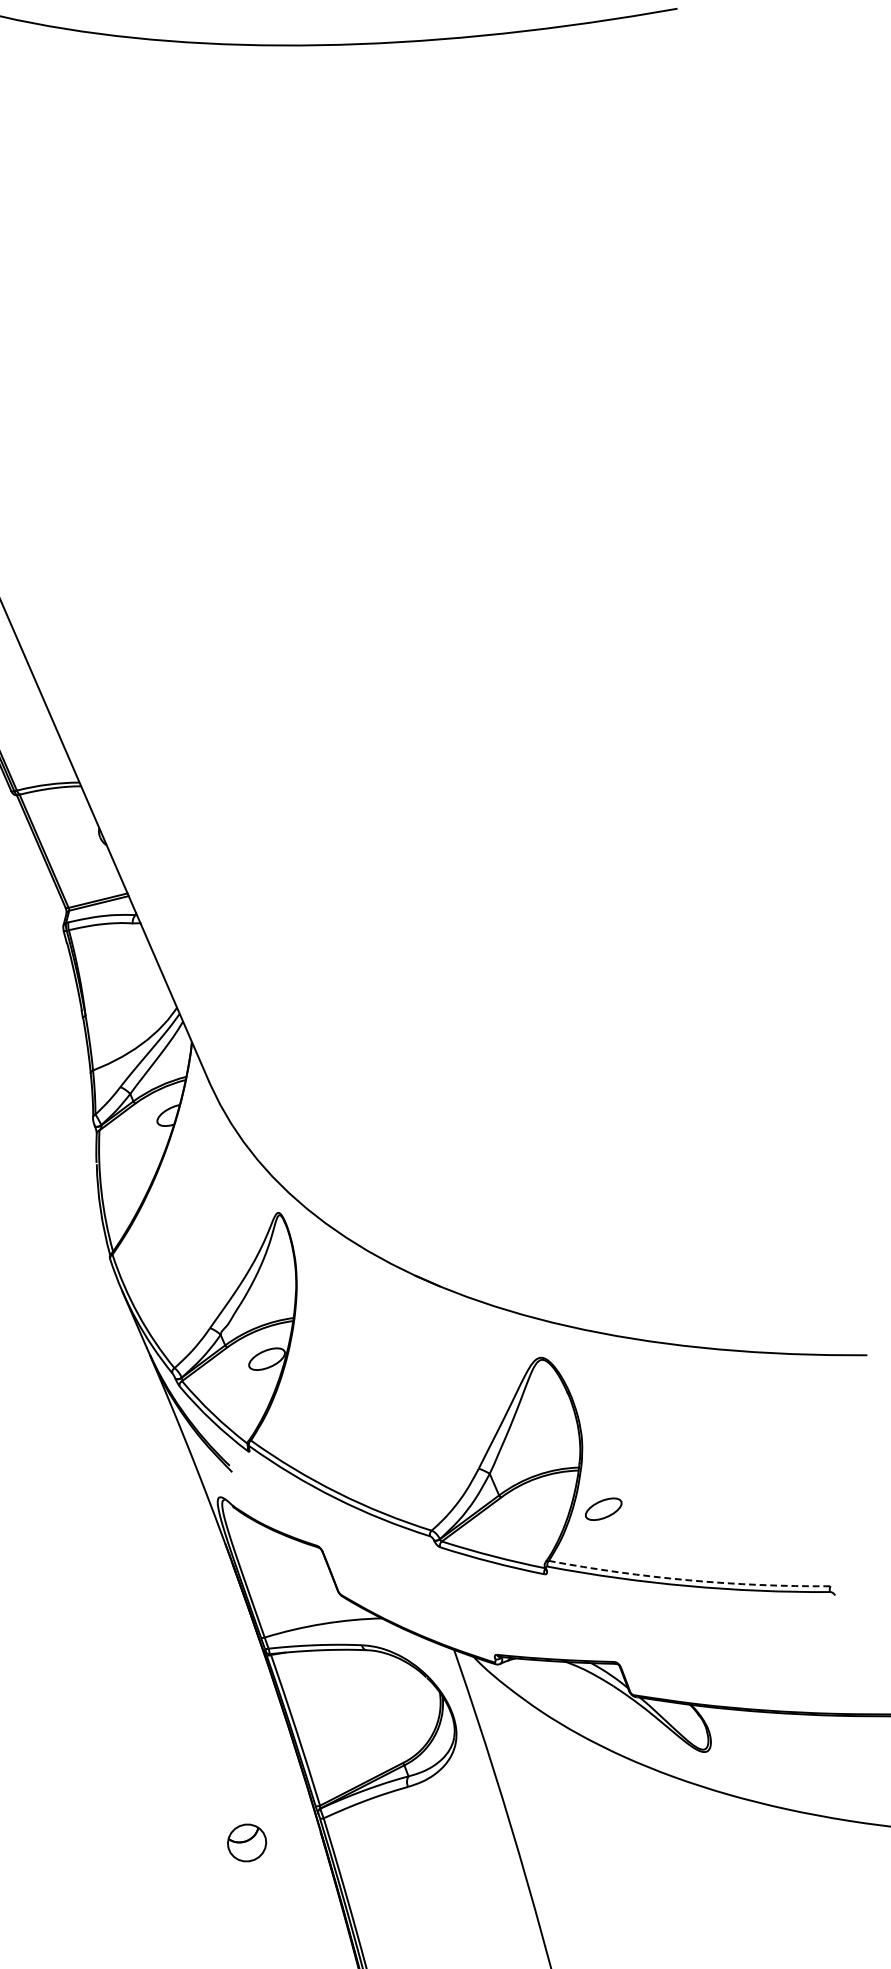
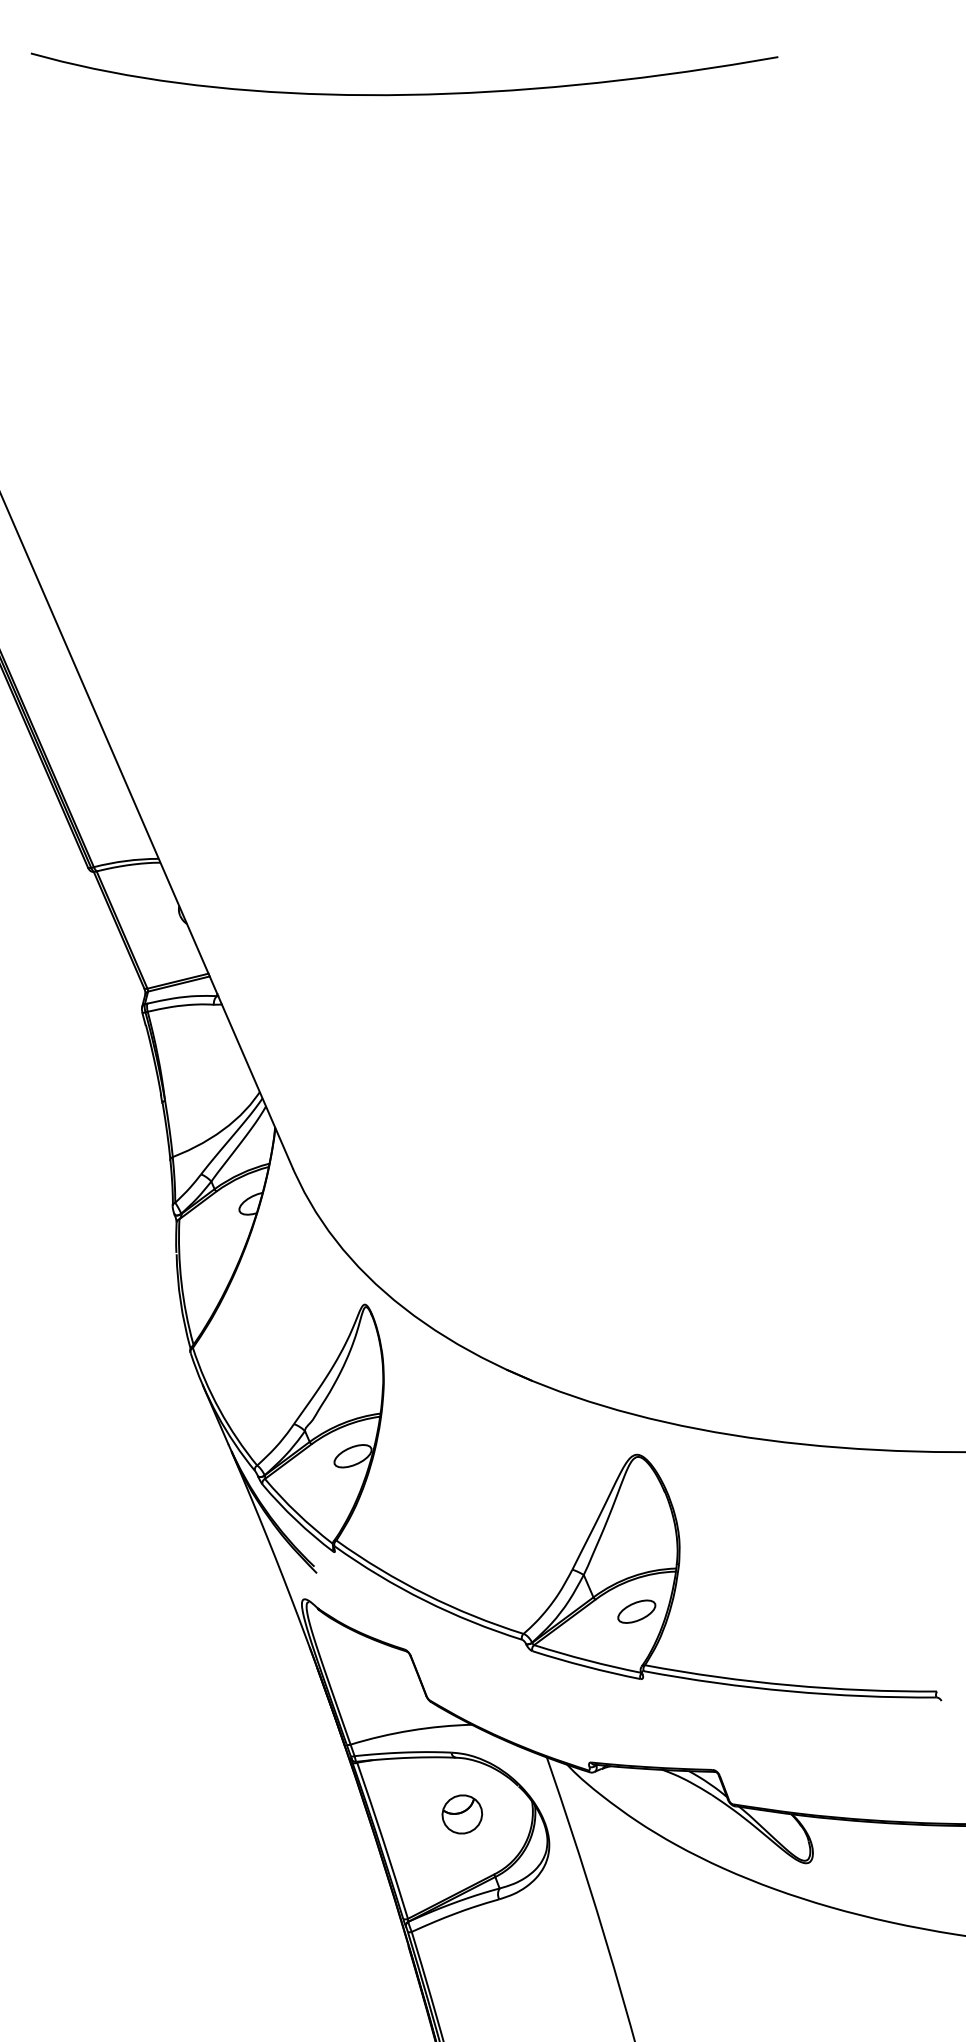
part: (603, 1509) -> (636, 1611), moved
arc: (689, 1580) -> (790, 1685), dashed -> solid
part: (247, 1843) -> (462, 1814), moved

